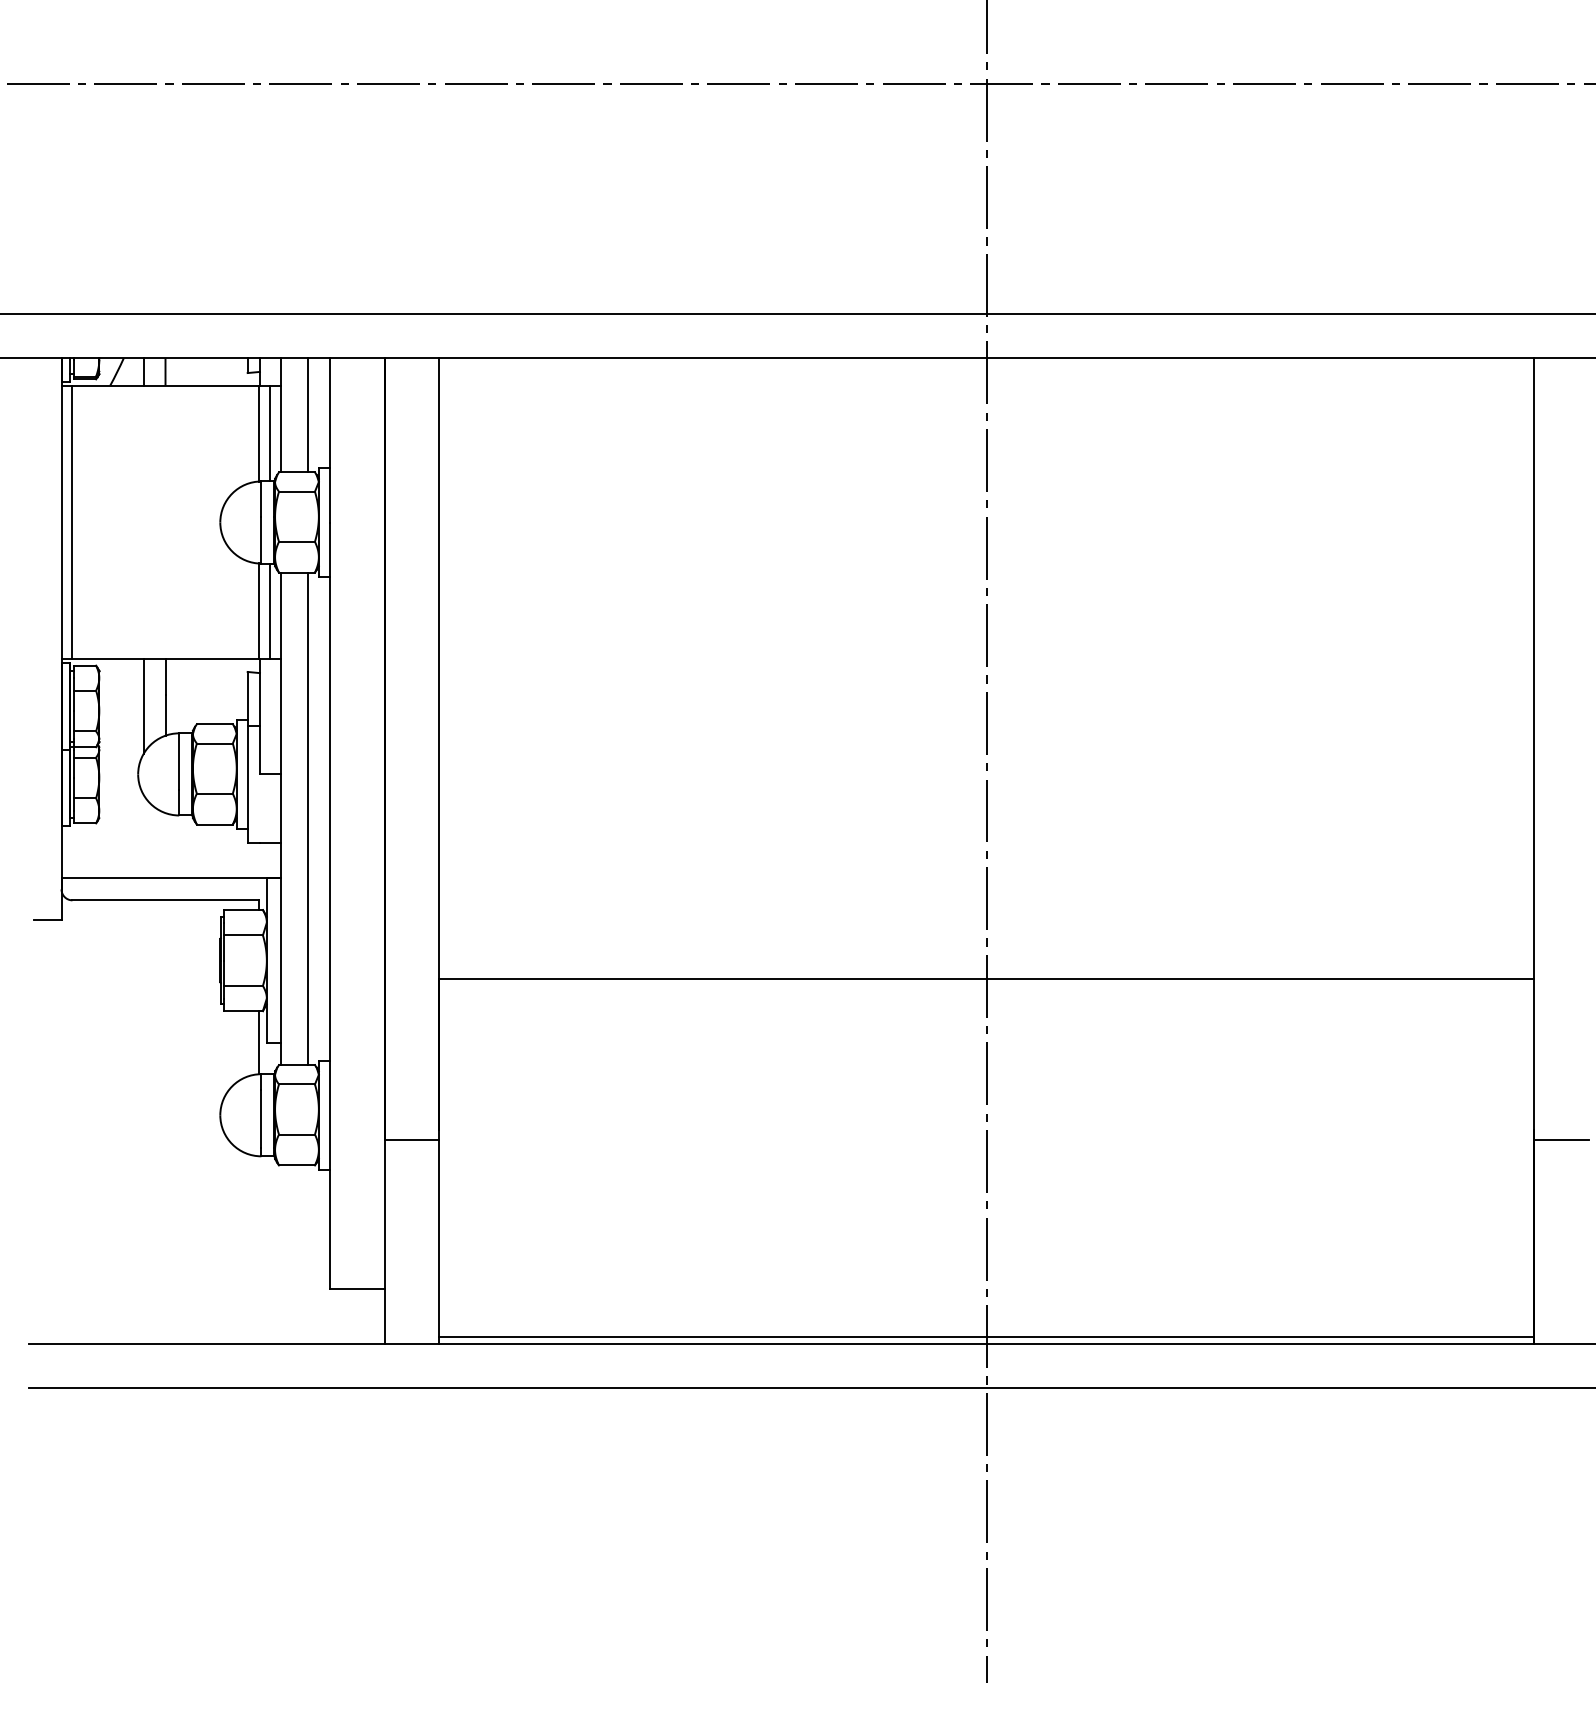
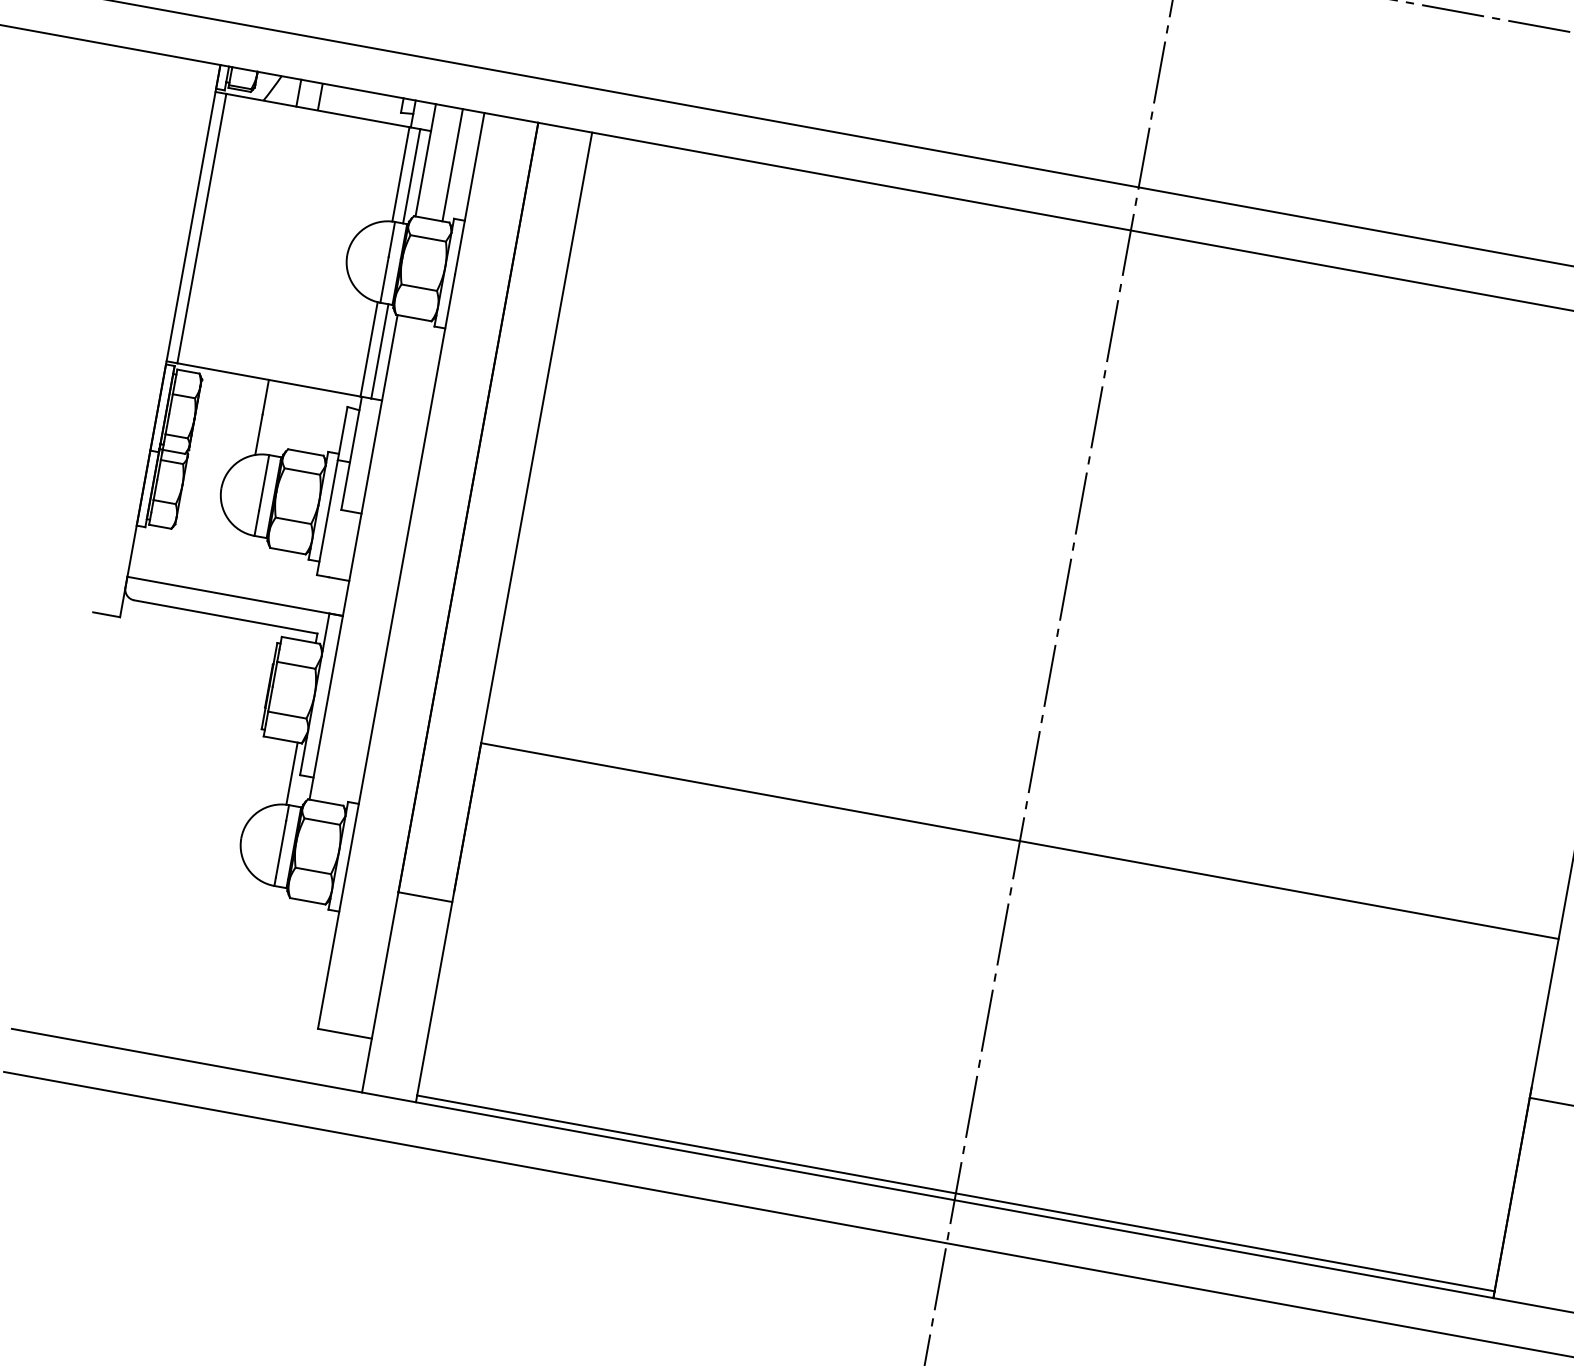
line: (143, 706) -> (238, 422), removed
line: (307, 818) -> (380, 561), removed

